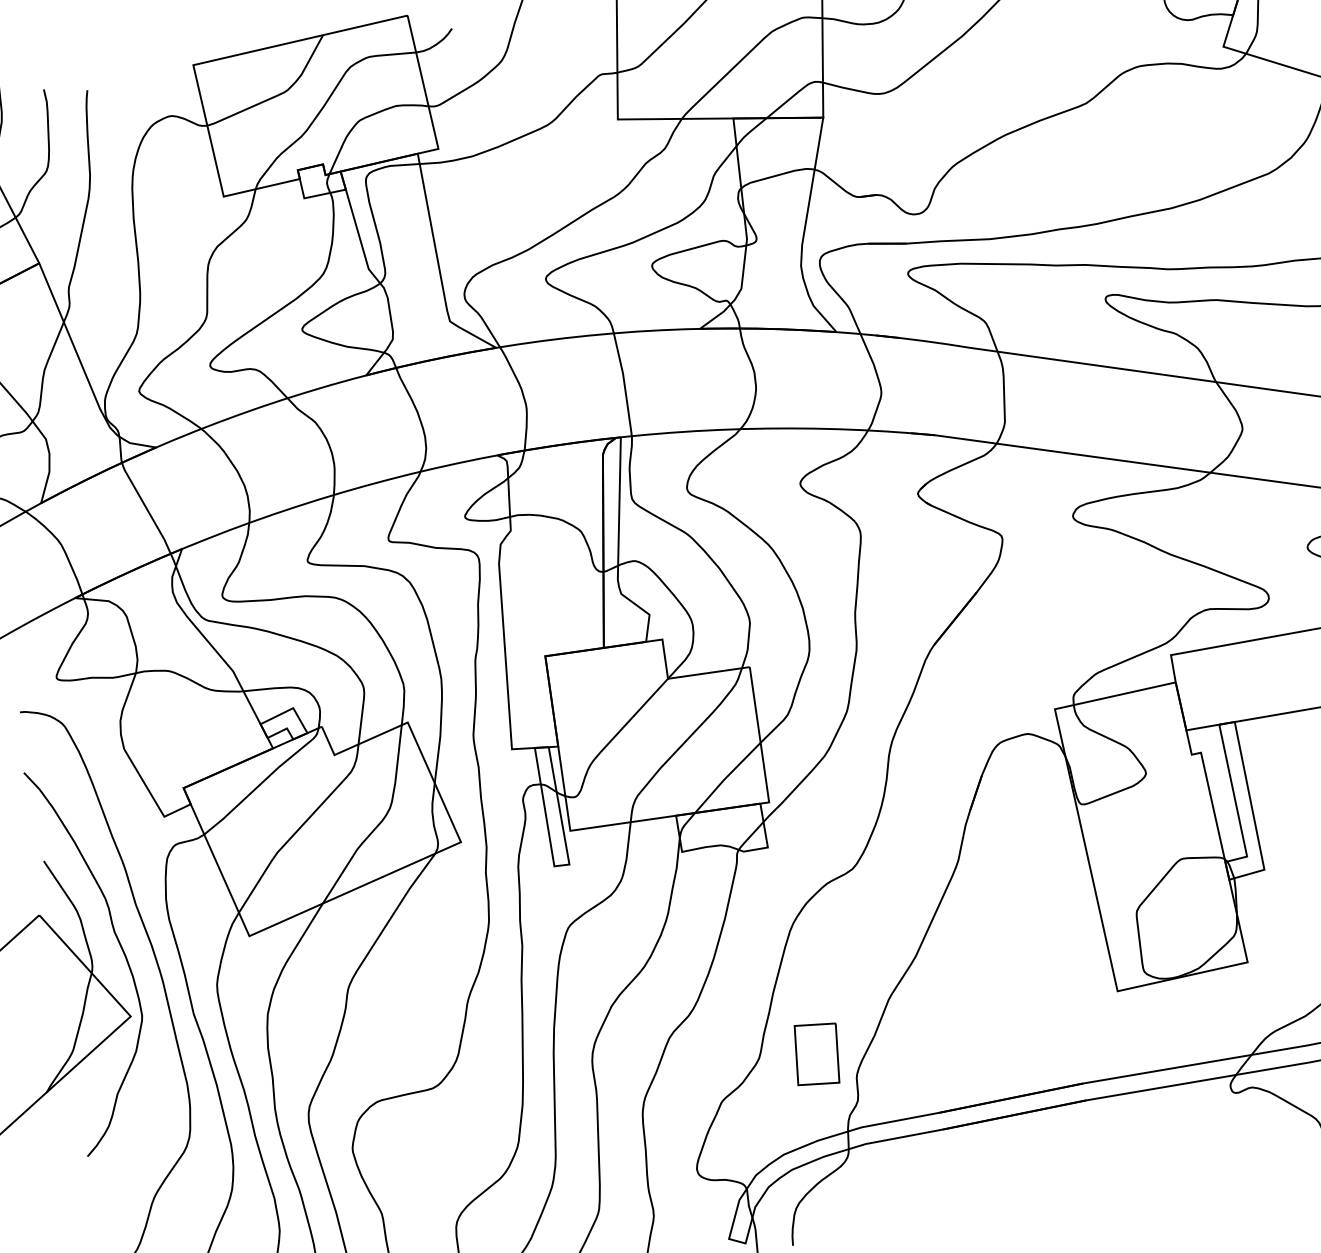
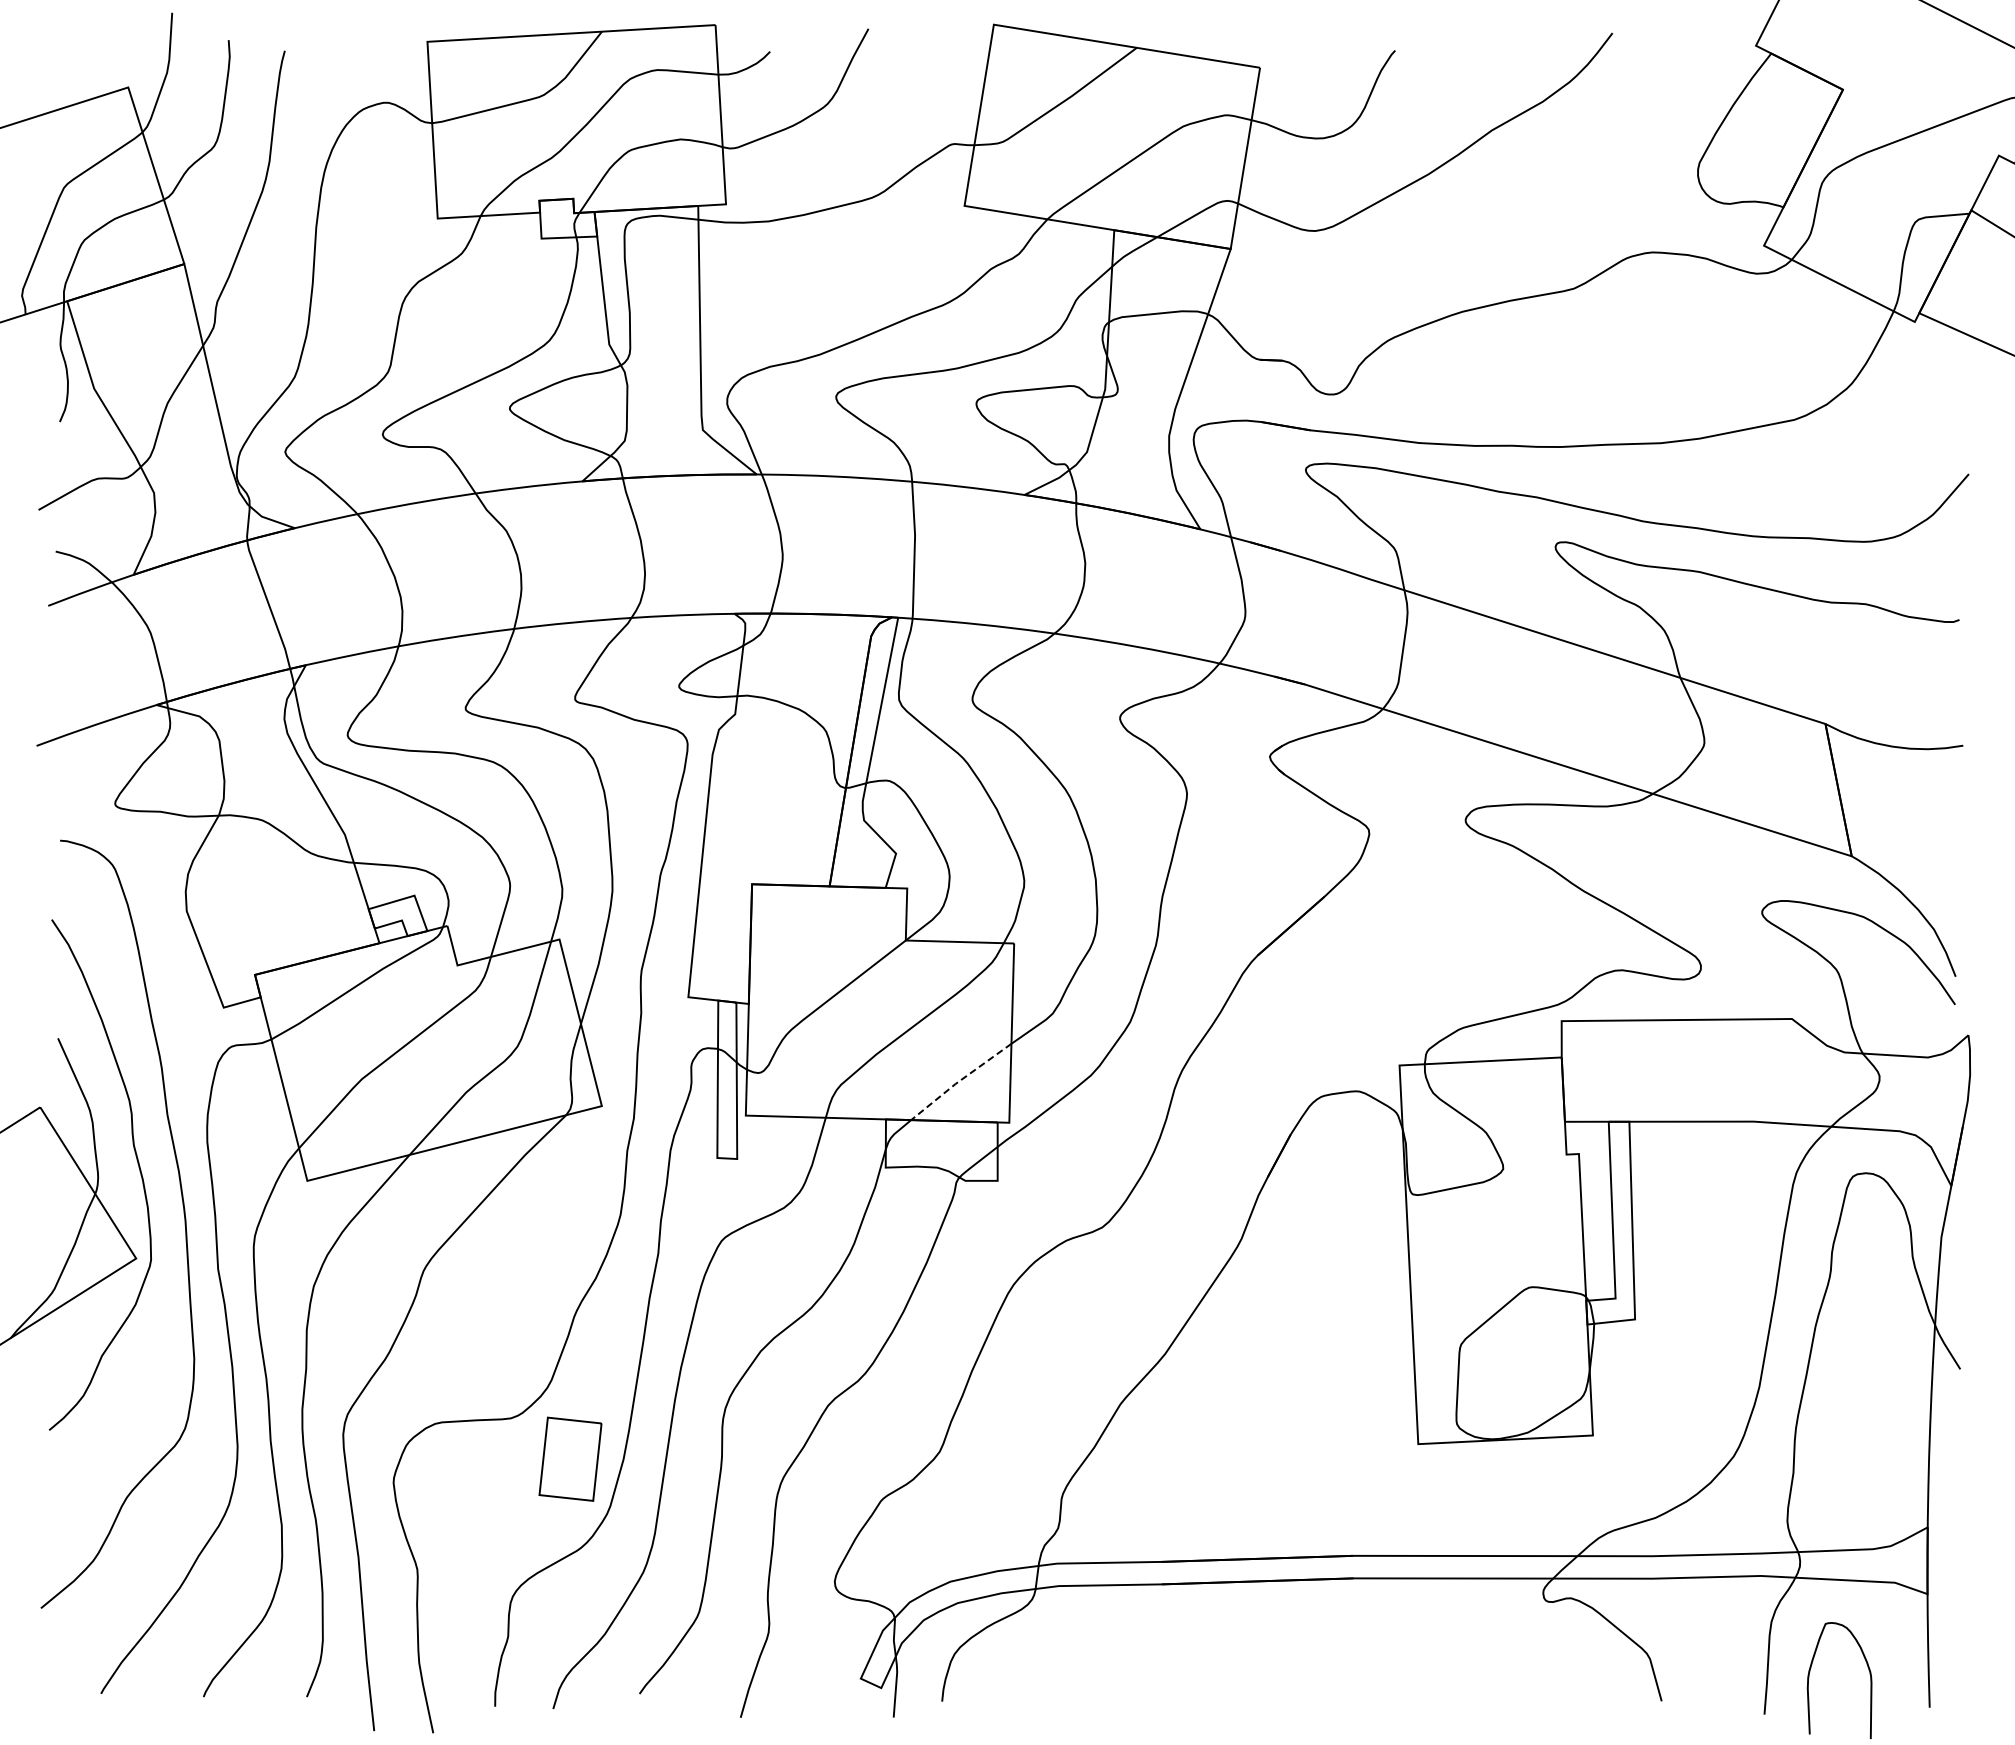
line: (726, 777) -> (959, 1081), solid -> dashed
part: (816, 1053) -> (570, 1458), moved

